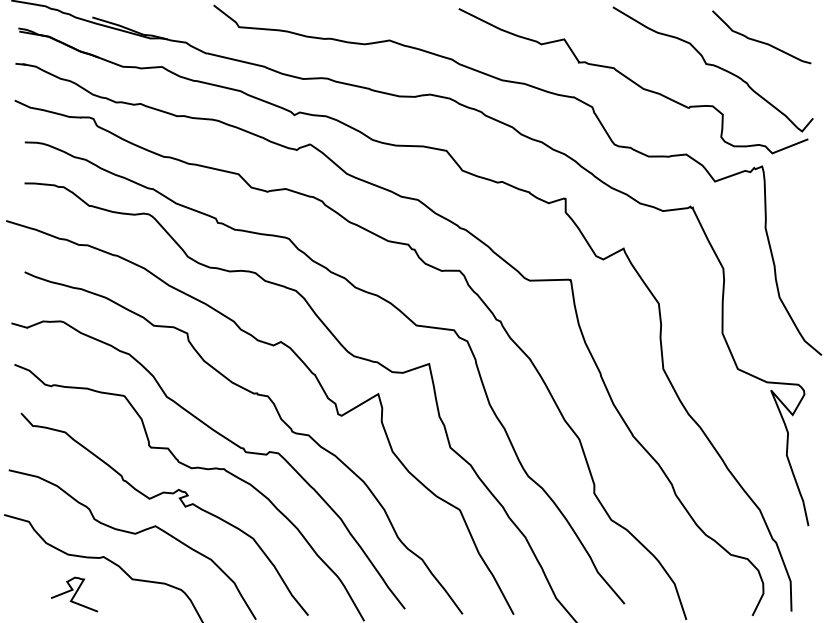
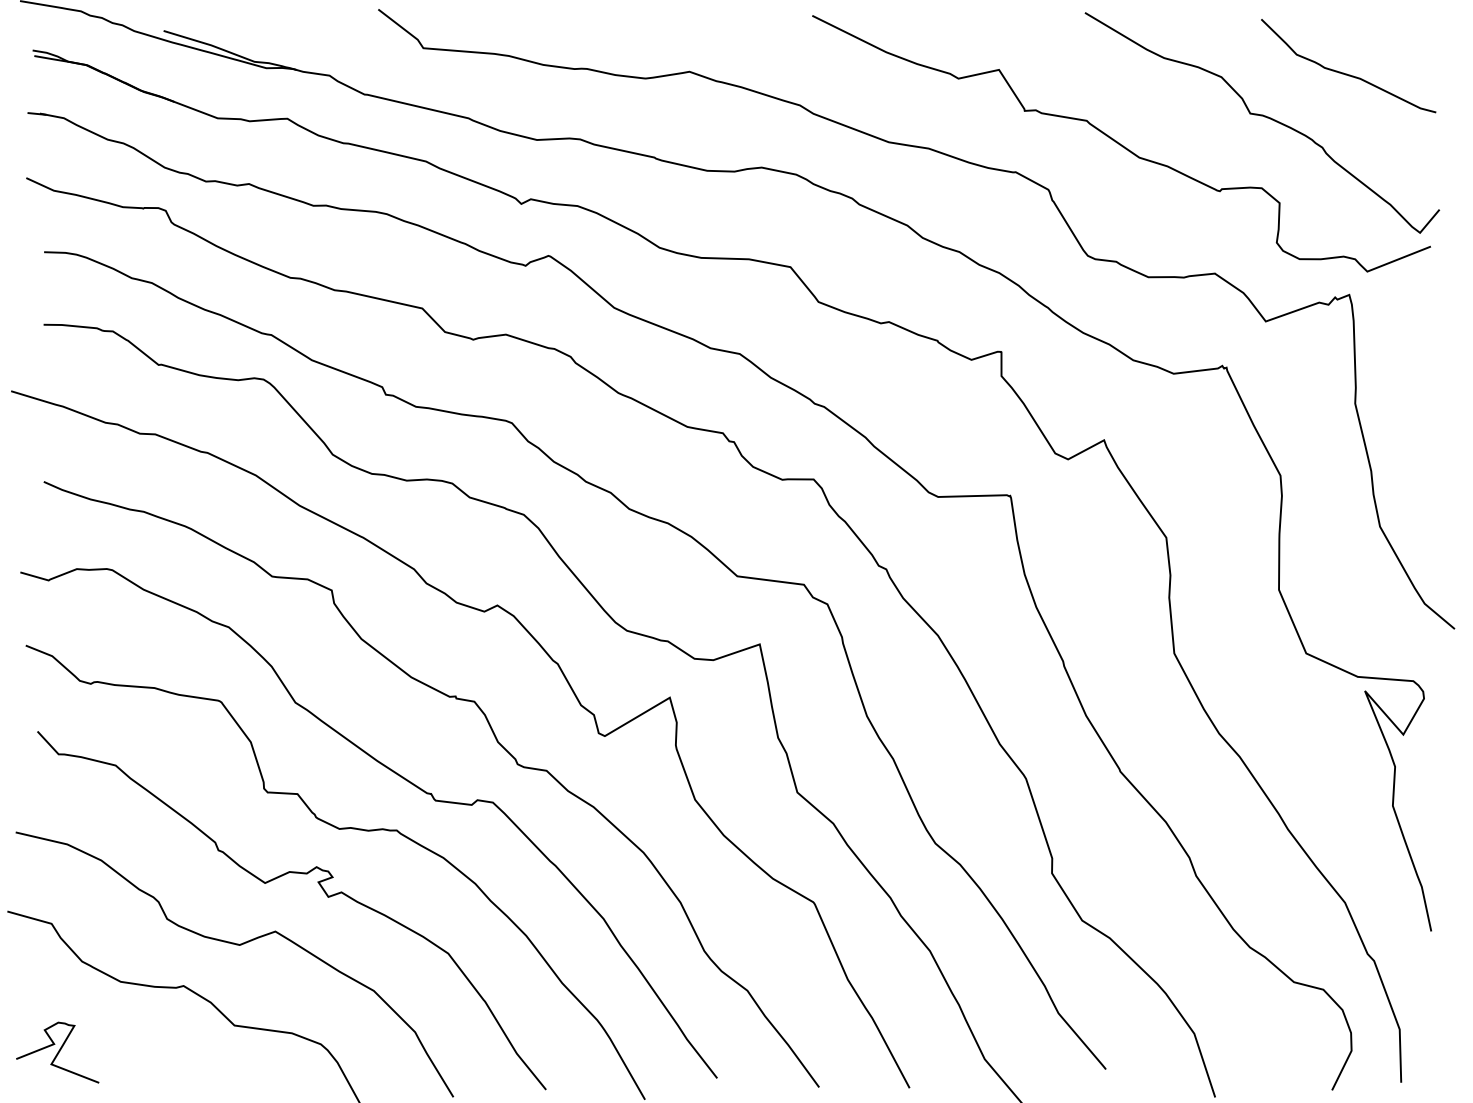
curve: (74, 594) -> (57, 1052), moved

